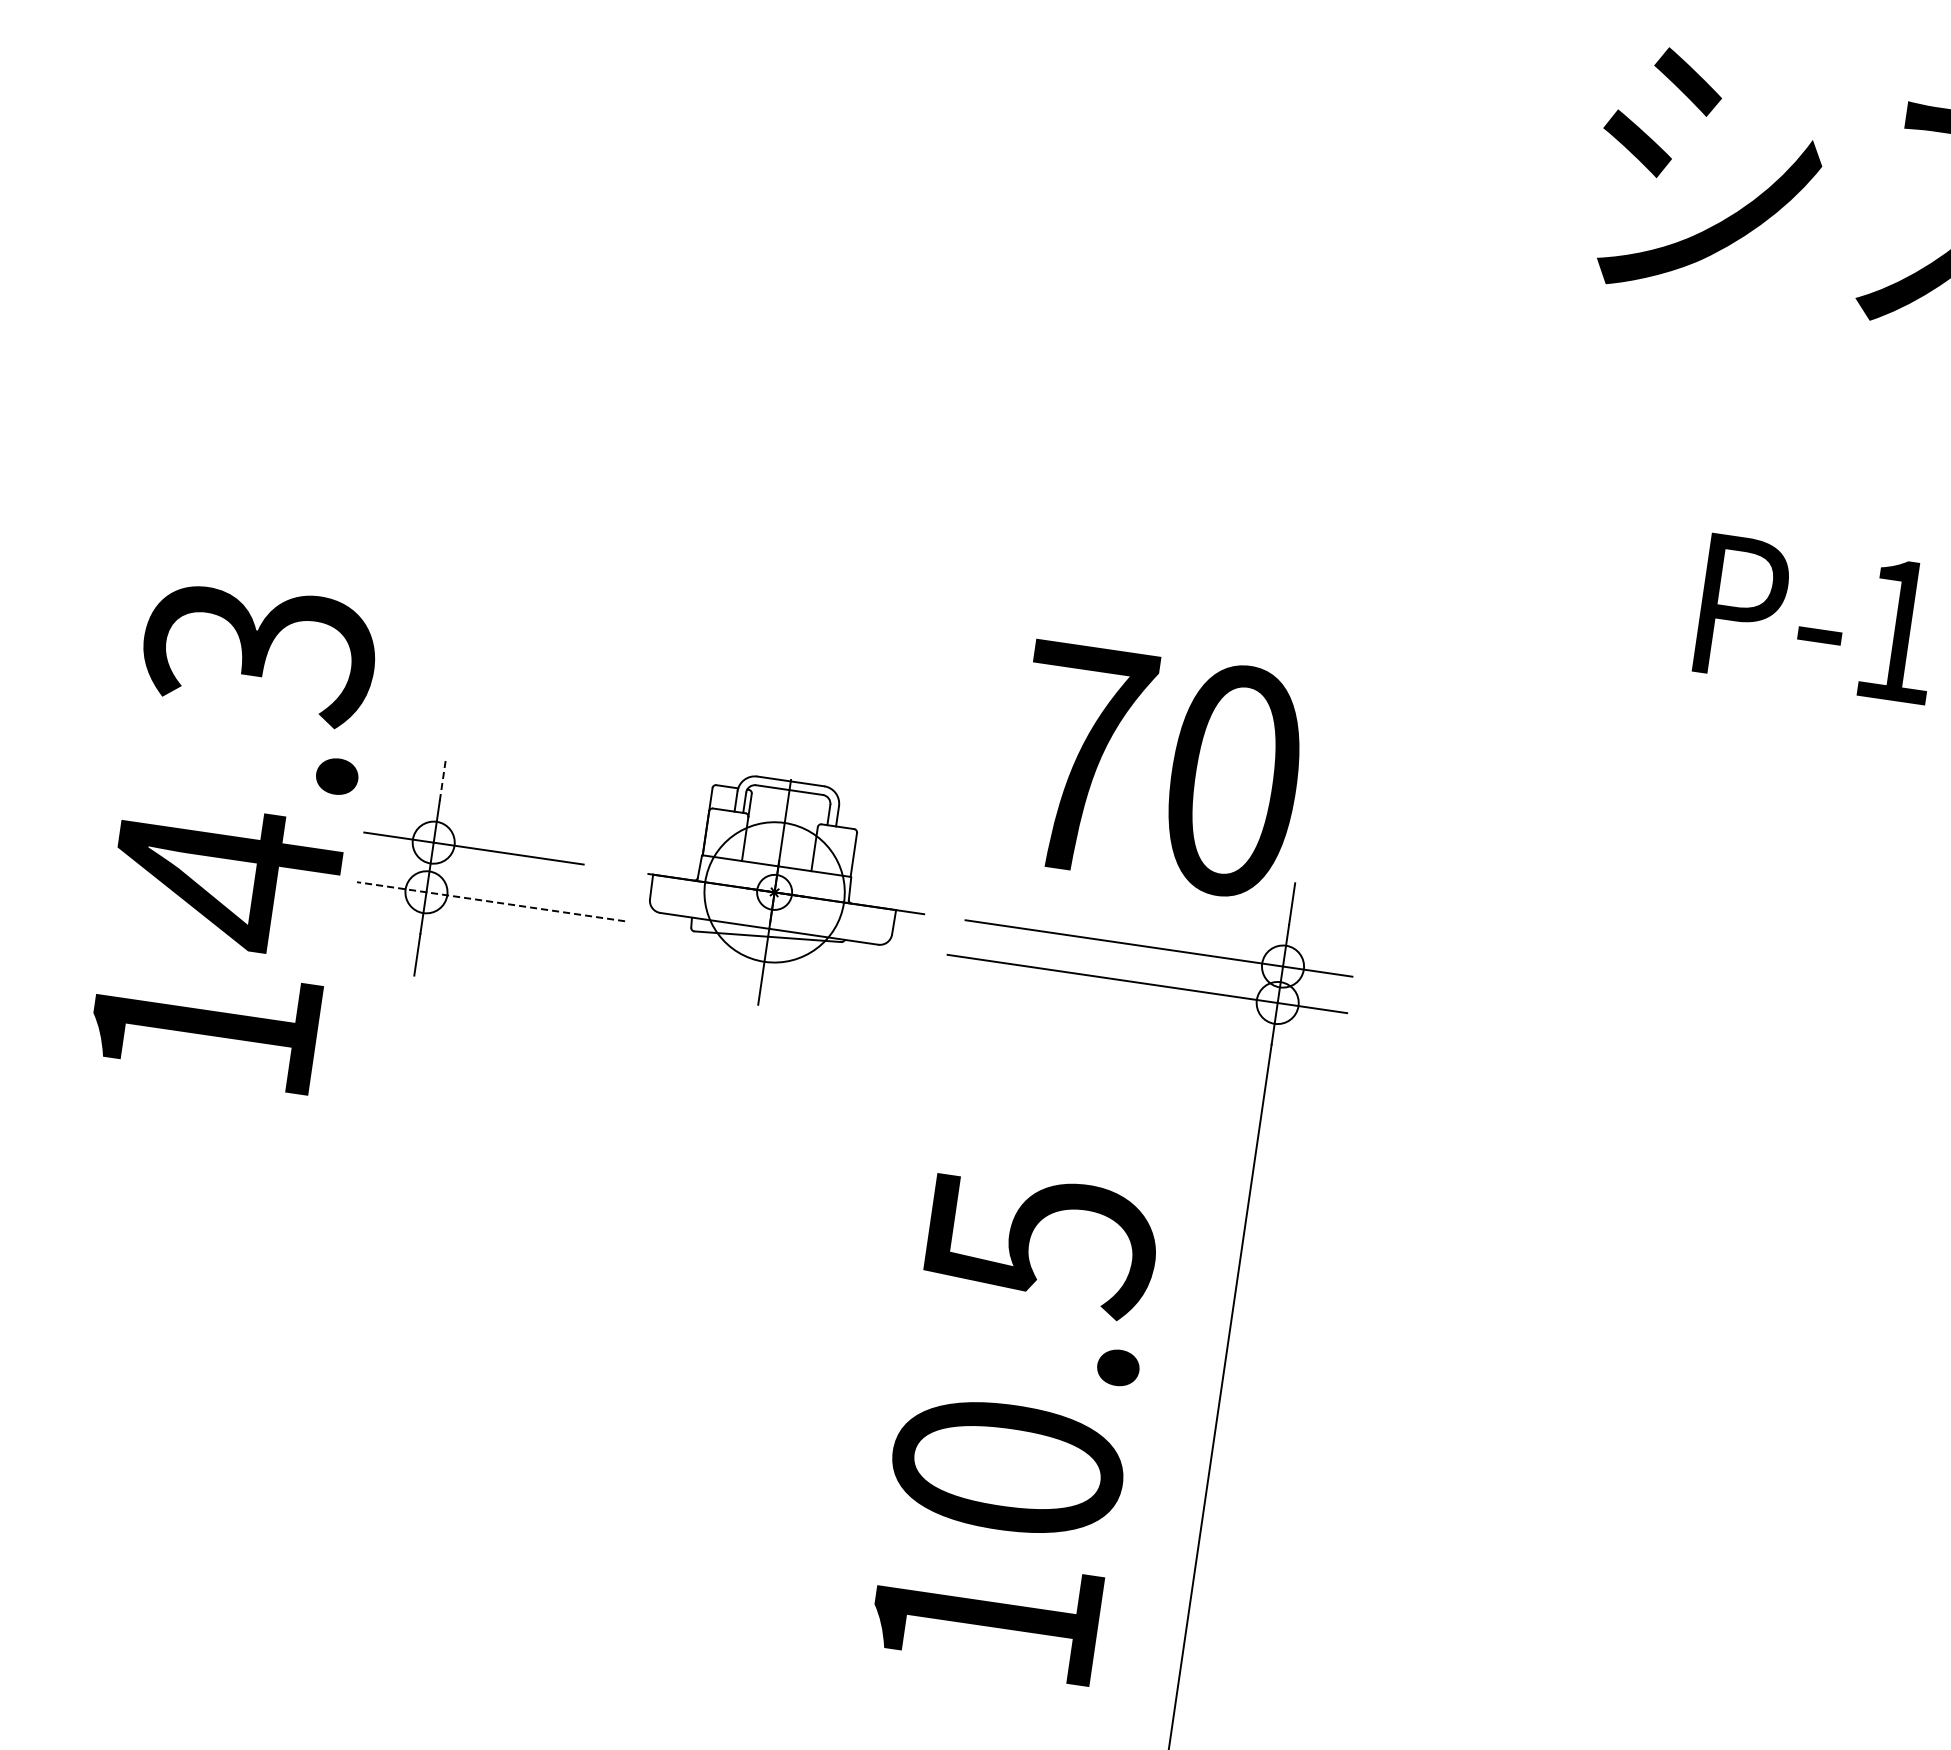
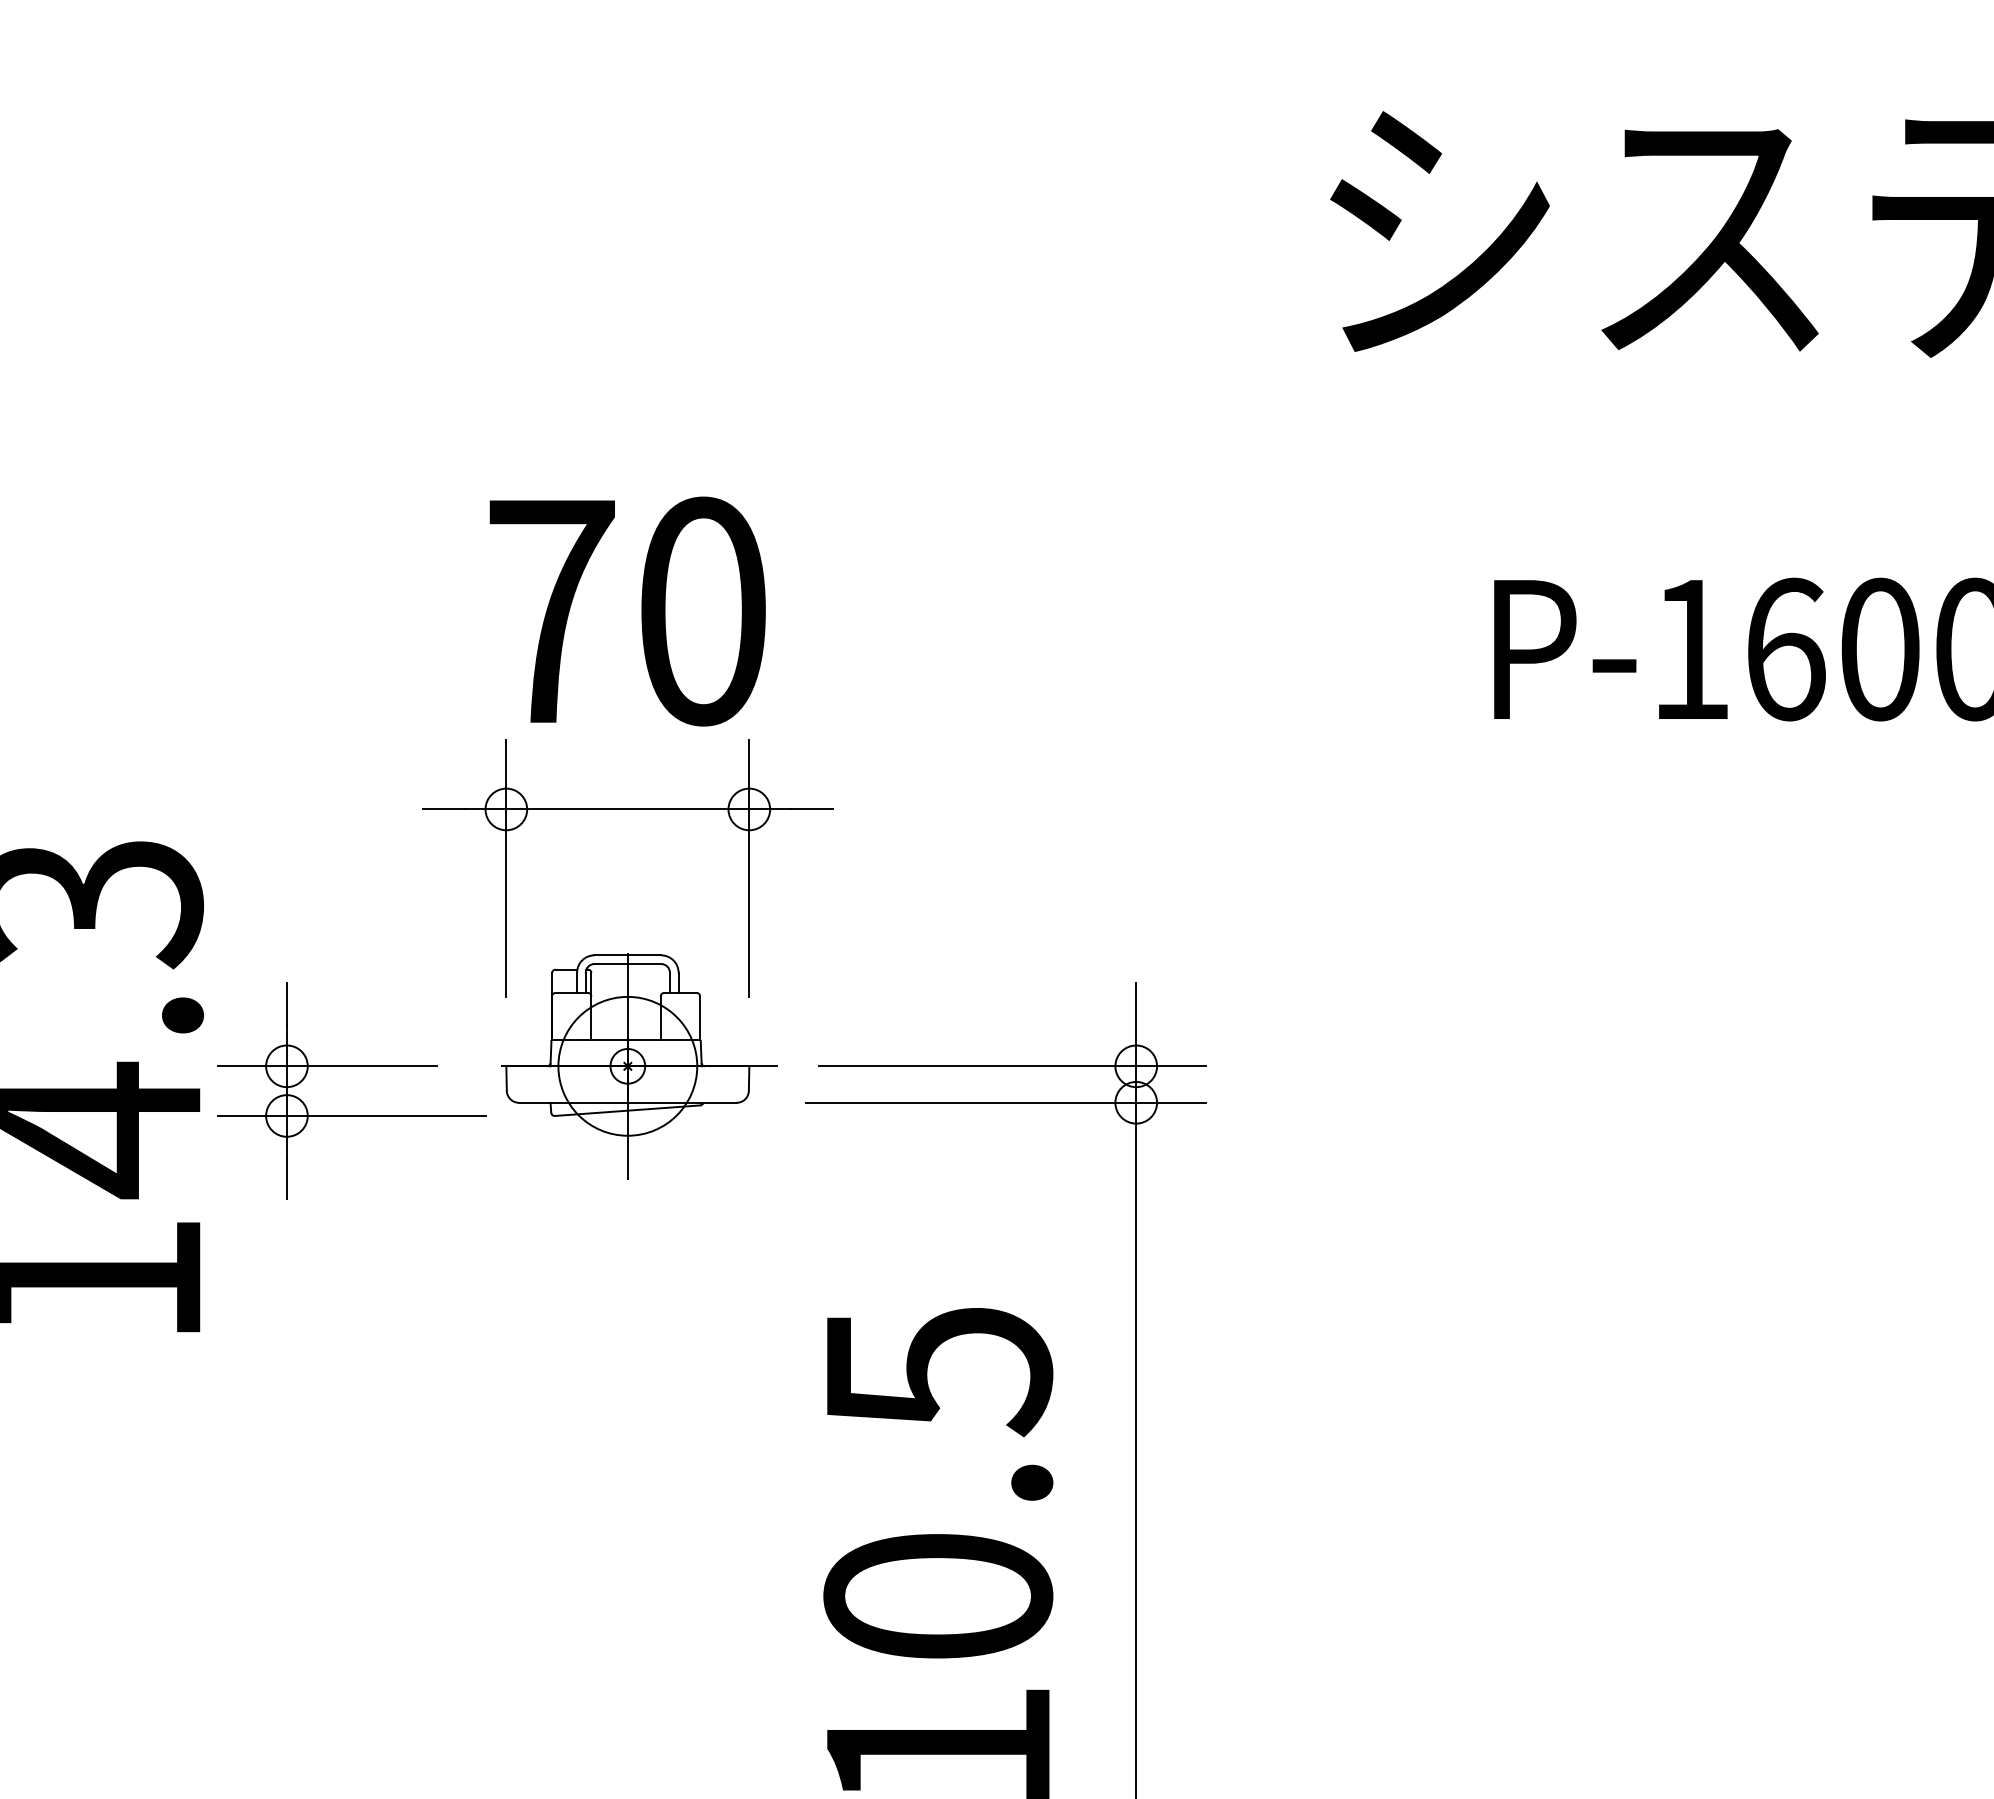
part: (811, 635) -> (627, 809), added
text: (1157, 769) -> (627, 611), moved
line: (442, 779) -> (286, 1003), dashed -> solid
line: (491, 901) -> (351, 1115), dashed -> solid

